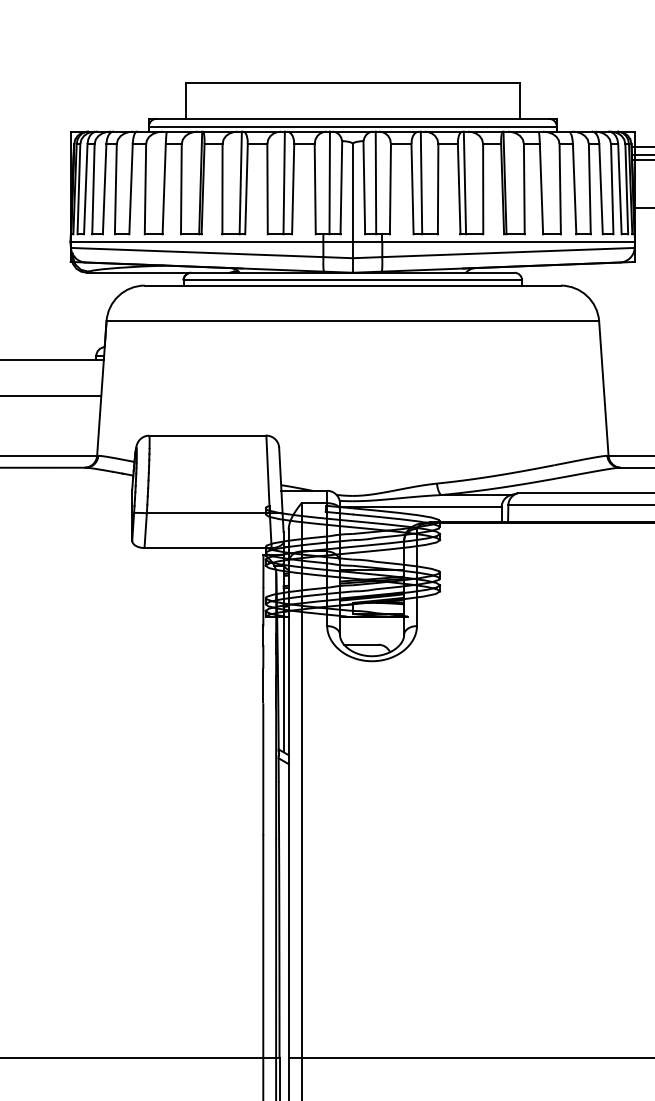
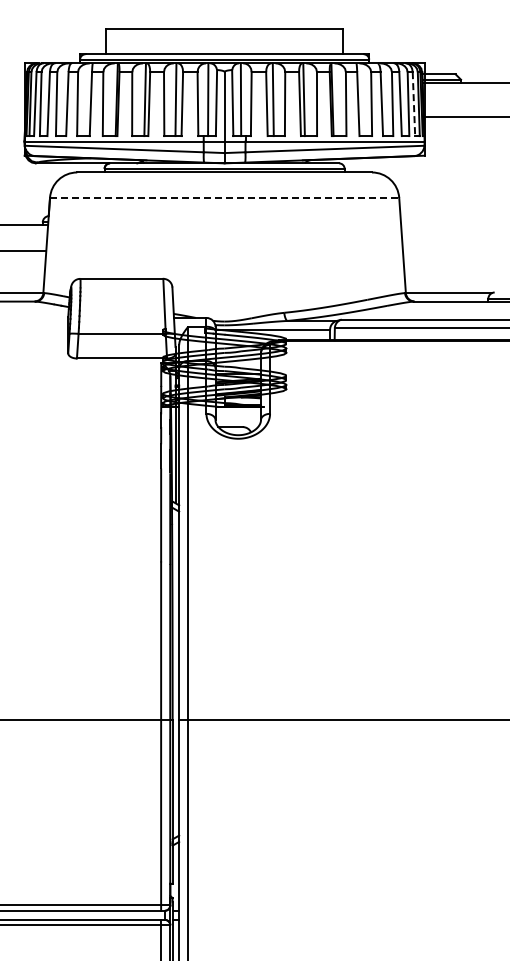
line: (619, 189) -> (413, 104), solid -> dashed
line: (352, 320) -> (224, 197), solid -> dashed

